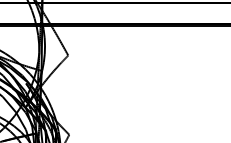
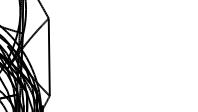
line: (68, 94) -> (48, 56), added

